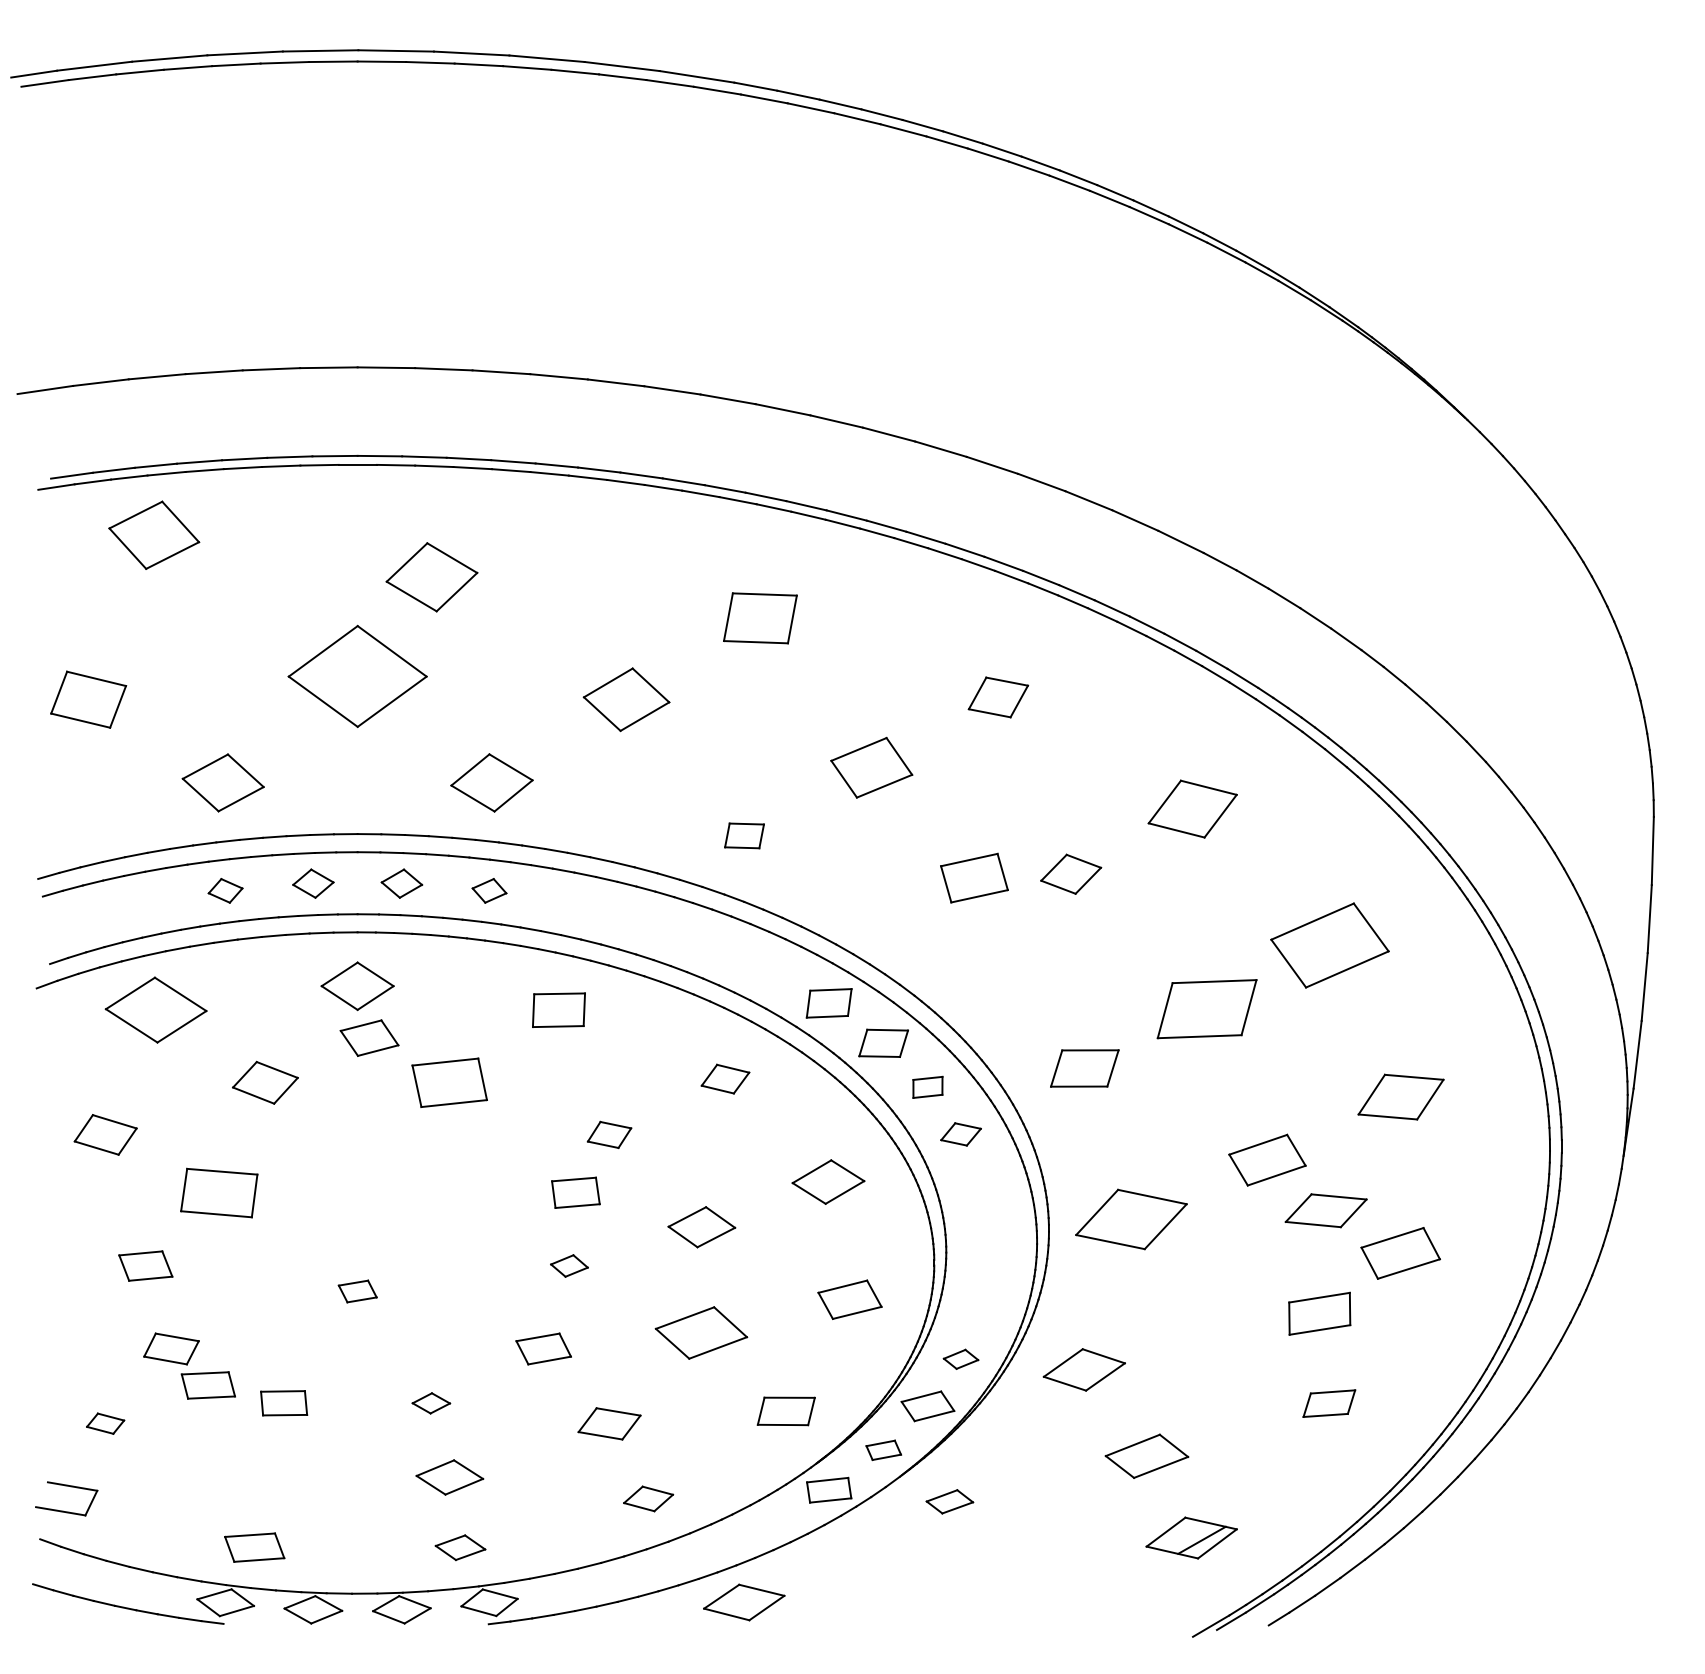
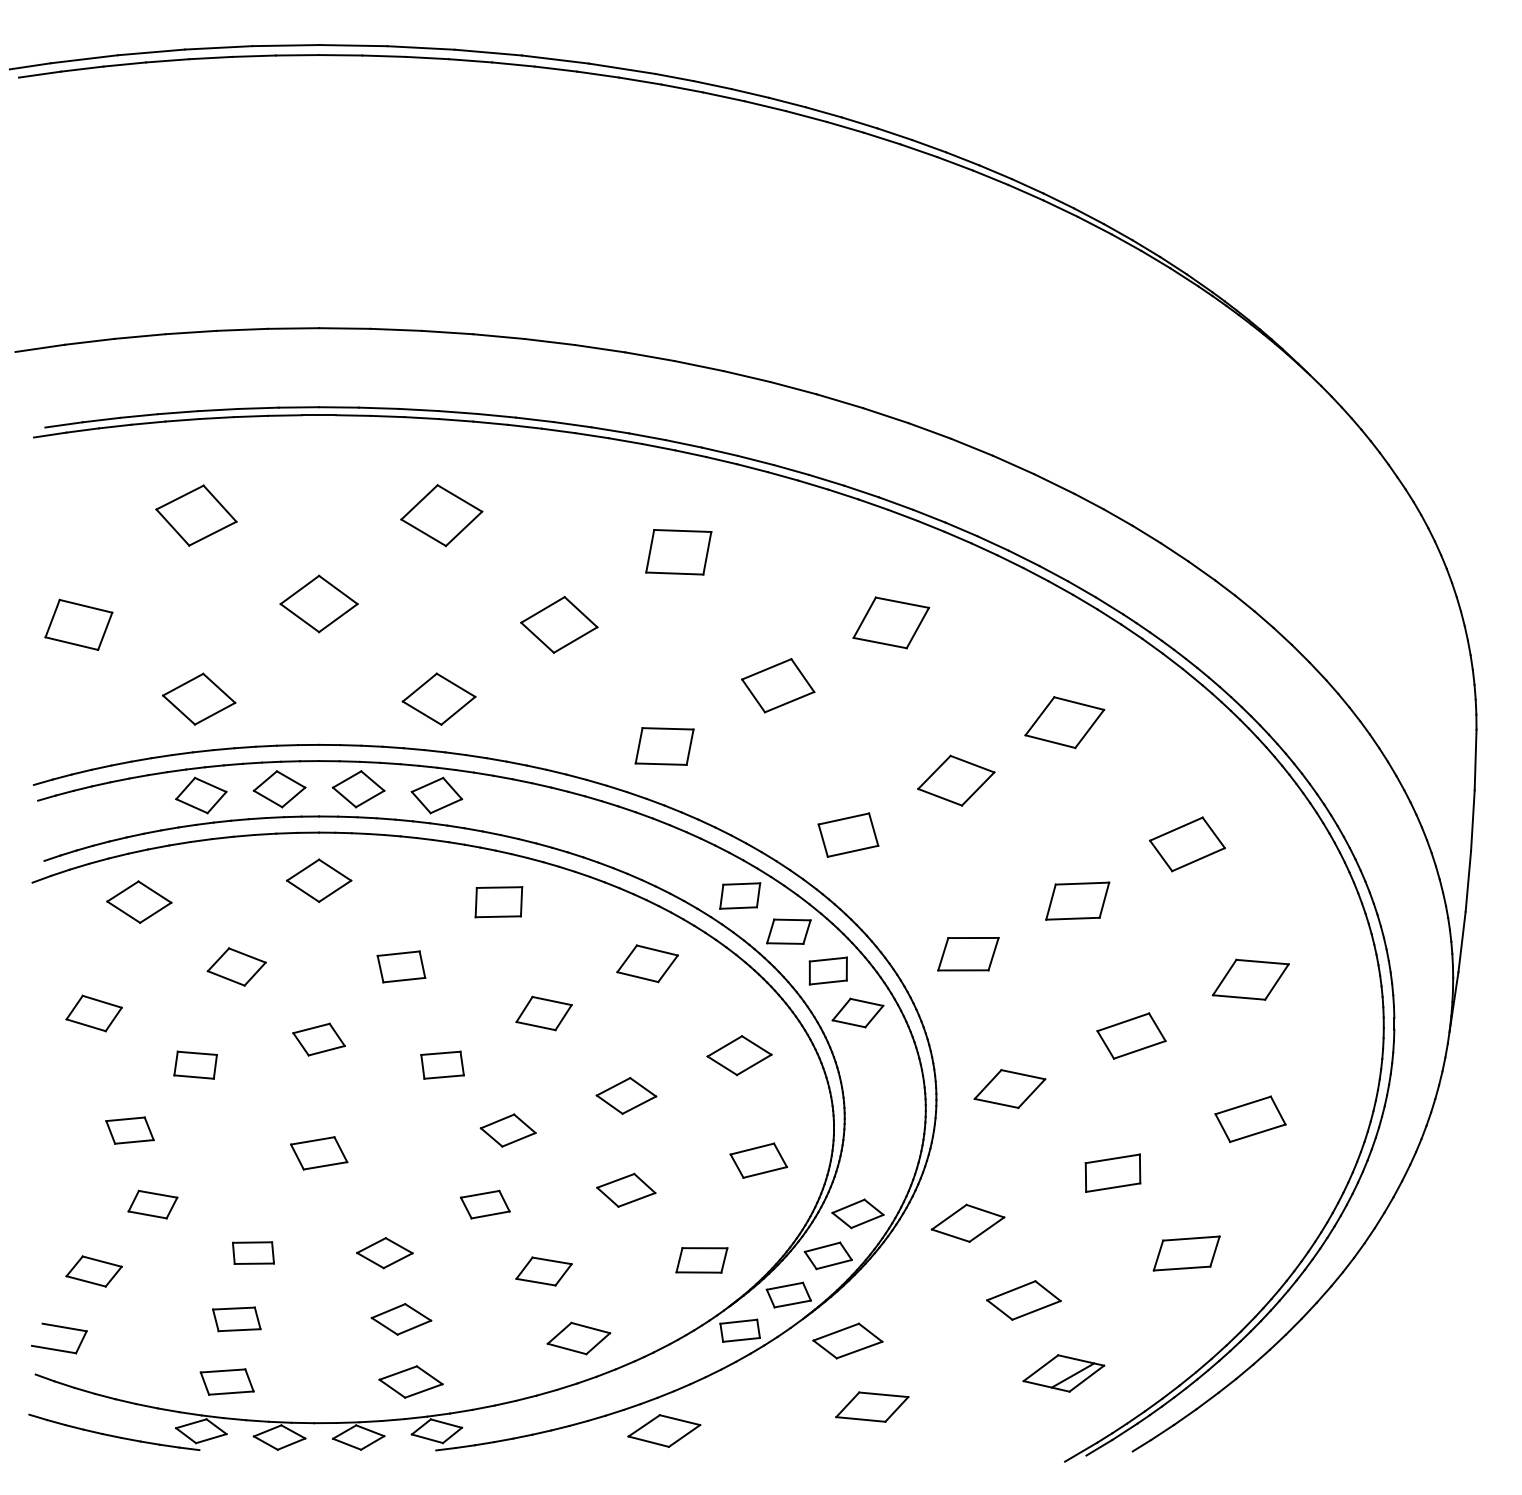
part: (154, 534) -> (196, 514), moved
part: (431, 577) -> (441, 515), moved
part: (357, 675) -> (319, 603), size x0.62
part: (998, 697) -> (891, 622), size x1.43
part: (744, 835) -> (664, 746), size x1.67
part: (1070, 874) -> (955, 780), size x1.43
part: (974, 877) -> (848, 834), moved
part: (313, 883) -> (279, 789), size x1.43
part: (401, 883) -> (358, 789), size x1.43
part: (225, 890) -> (201, 795), size x1.67
part: (489, 890) -> (436, 795), size x1.67
part: (1330, 945) -> (1187, 844), size x0.71
part: (1207, 1008) -> (1077, 900), size x0.71
part: (156, 1010) -> (139, 902), size x0.71
part: (369, 1037) -> (319, 1039), moved
part: (725, 1078) -> (647, 963), size x1.43
part: (449, 1082) -> (401, 966), size x0.71
part: (927, 1087) -> (827, 971), size x1.43
part: (609, 1134) -> (544, 1013), size x1.43
part: (960, 1134) -> (857, 1013), size x1.43
part: (219, 1192) -> (195, 1064), size x0.62
part: (575, 1192) -> (442, 1064), moved
part: (1325, 1210) -> (871, 1406), moved
part: (1130, 1219) -> (1009, 1089), size x0.71
part: (569, 1265) -> (508, 1130), size x1.67
part: (357, 1291) -> (319, 1153), size x1.67
part: (1319, 1313) -> (1112, 1172), moved
part: (701, 1332) -> (626, 1189), size x0.71
part: (960, 1359) -> (857, 1214), size x1.67
part: (207, 1385) -> (235, 1319), moved
part: (431, 1403) -> (385, 1253), size x1.67
part: (1329, 1403) -> (1186, 1253), size x1.43
part: (105, 1423) -> (94, 1271), size x1.67
part: (883, 1450) -> (788, 1295), size x1.43
part: (648, 1498) -> (578, 1338), size x1.43
part: (949, 1501) -> (847, 1340), size x1.67
part: (460, 1547) -> (410, 1381), size x1.43

